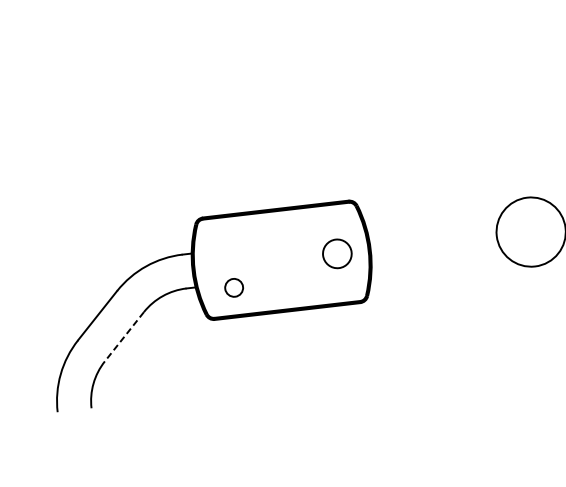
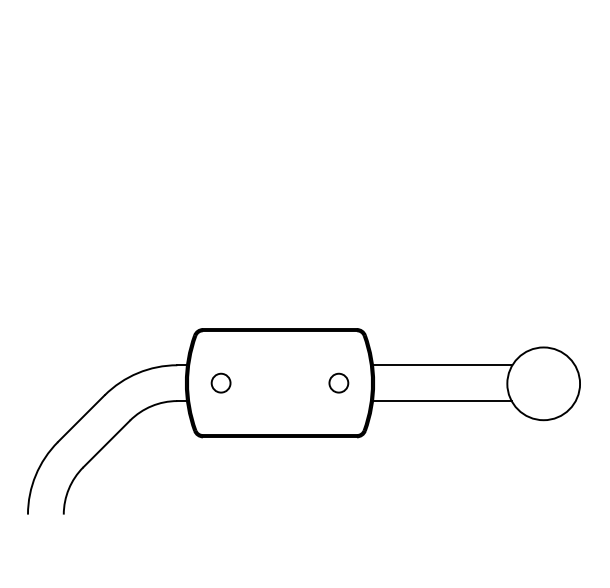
line: (433, 225) -> (442, 365), added
circle: (336, 253) -> (338, 382), size x0.62
line: (437, 259) -> (442, 401), added
circle: (233, 287) -> (220, 382), moved
line: (124, 336) -> (106, 443), dashed -> solid

